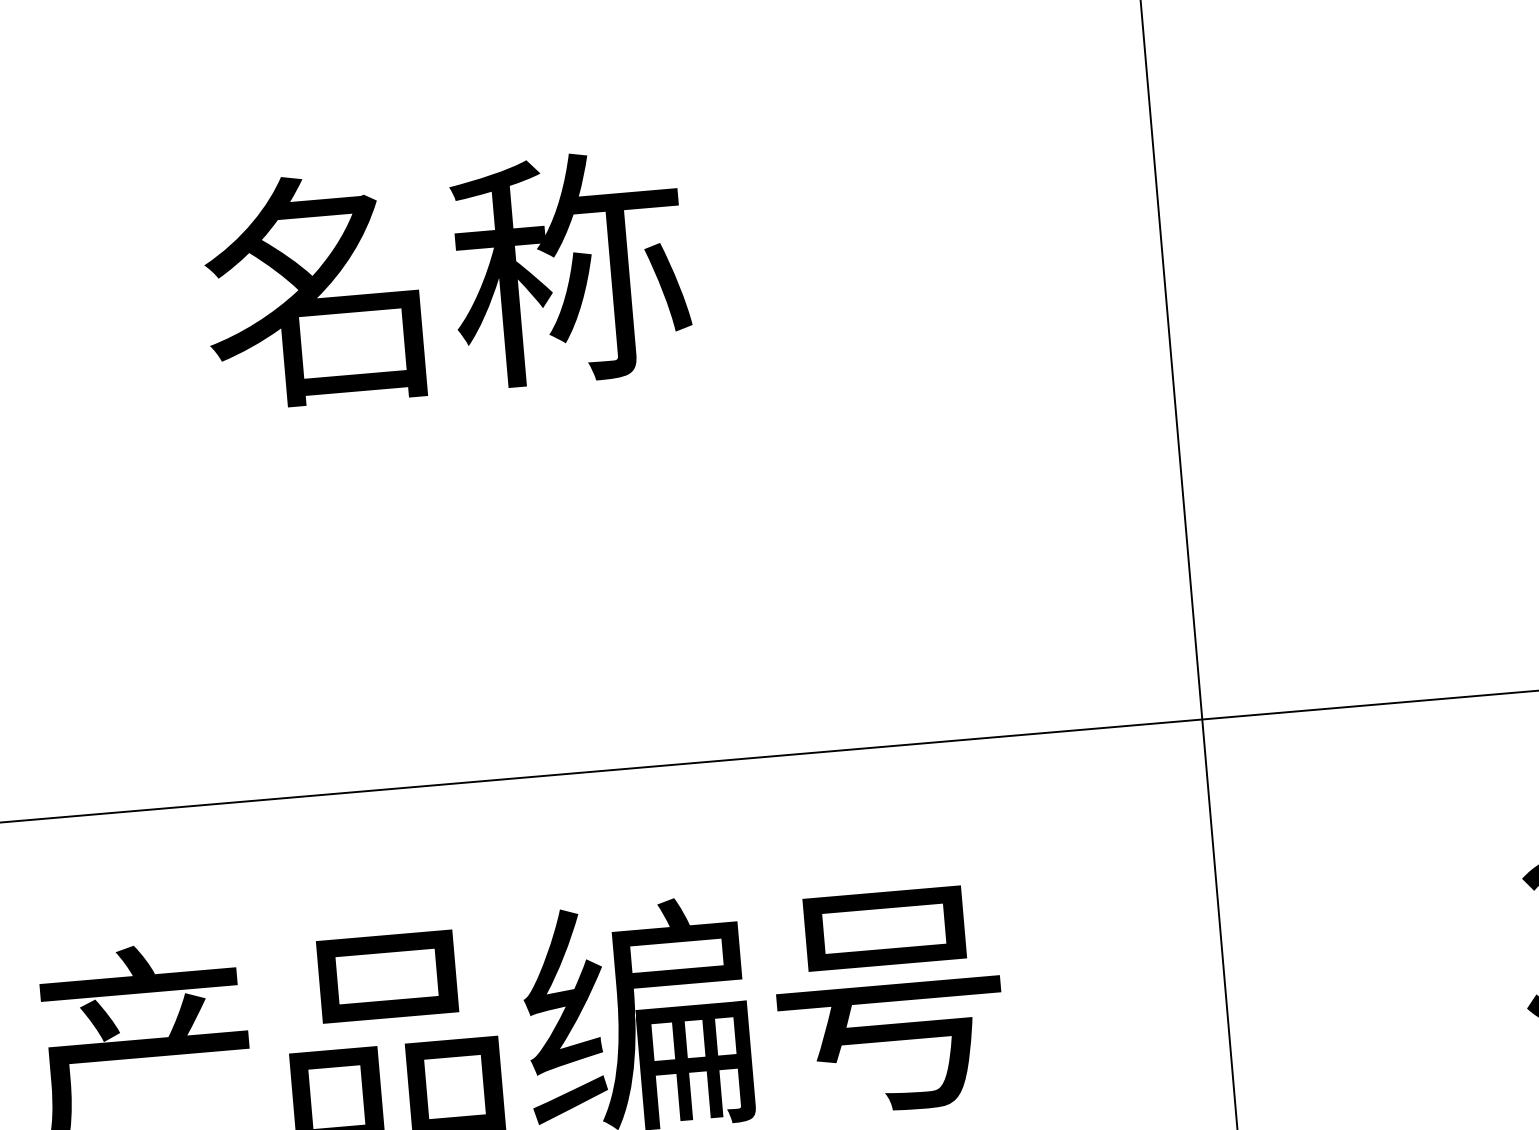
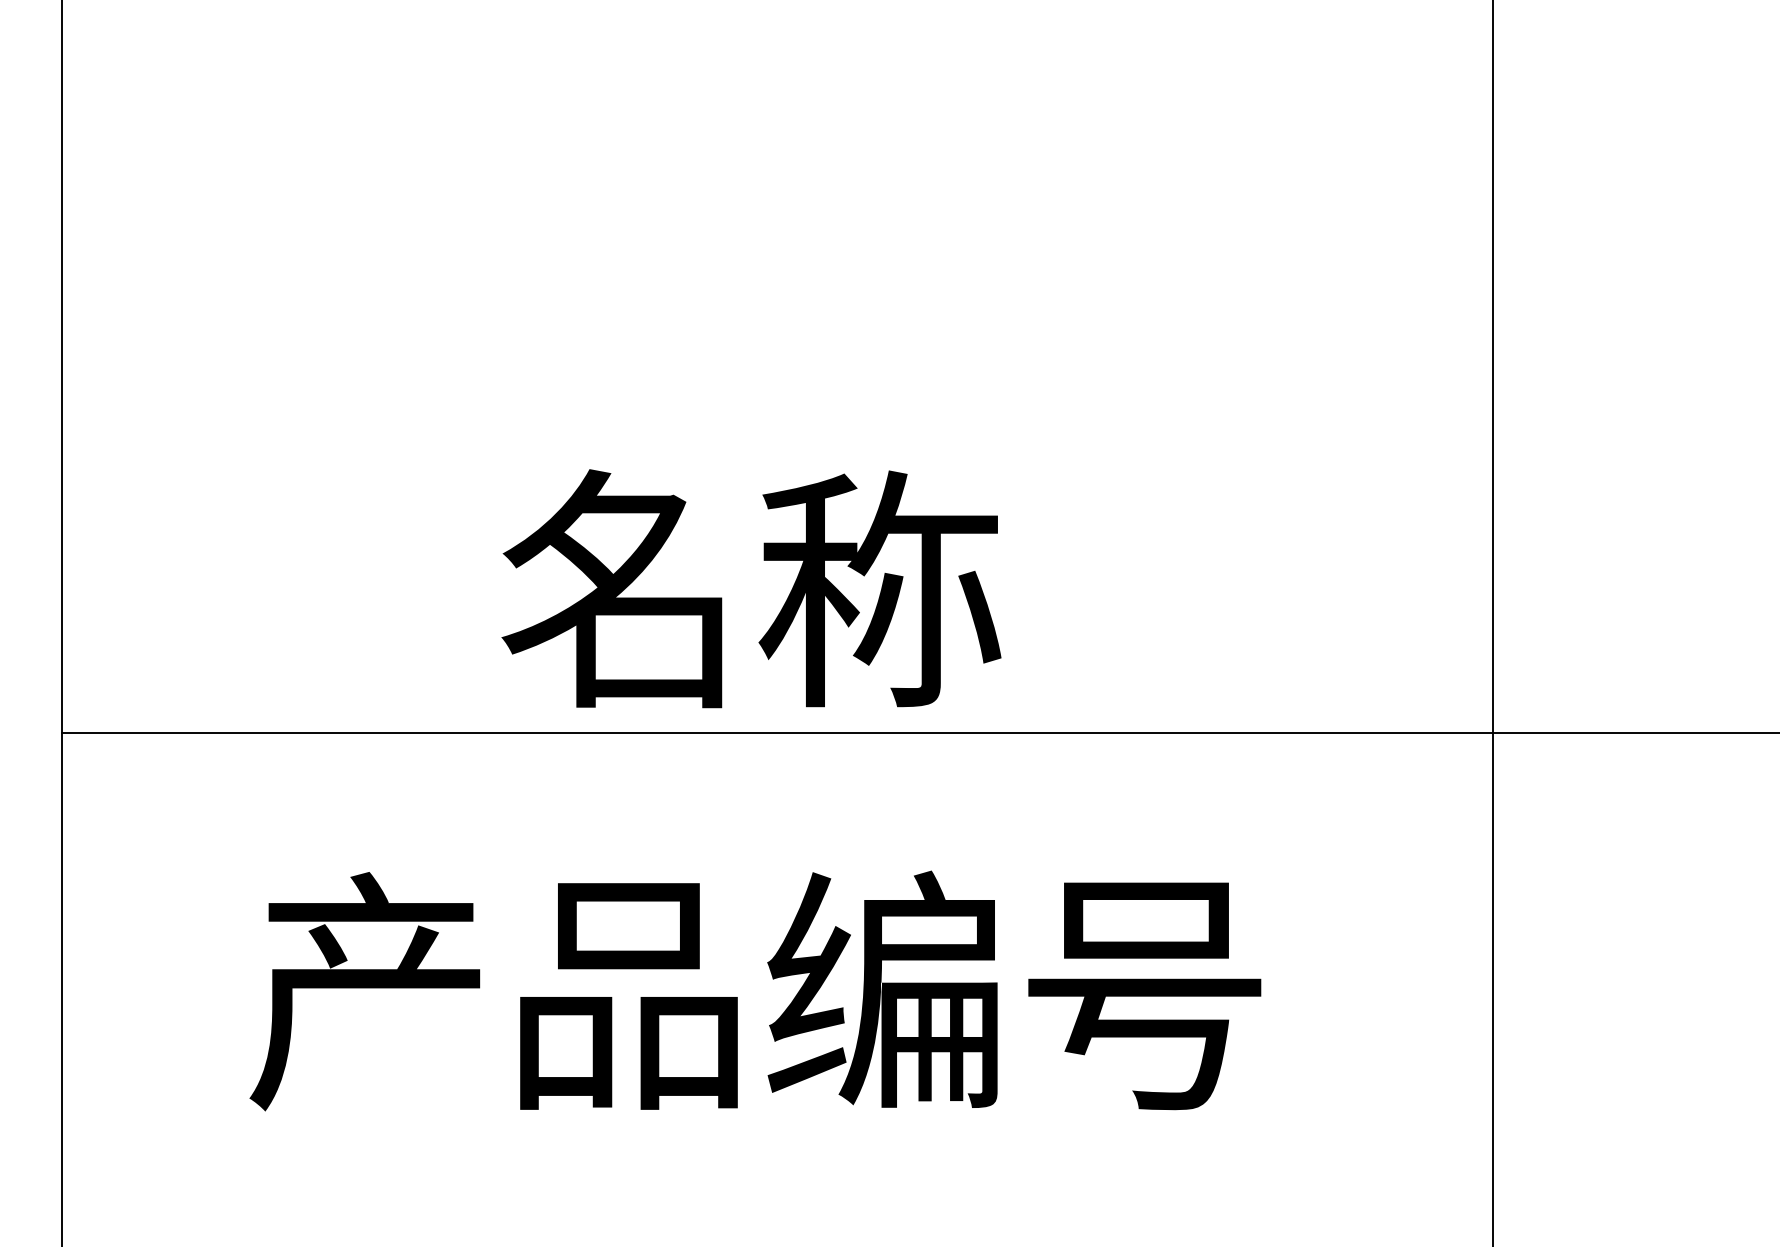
text: (446, 278) -> (751, 588), moved

